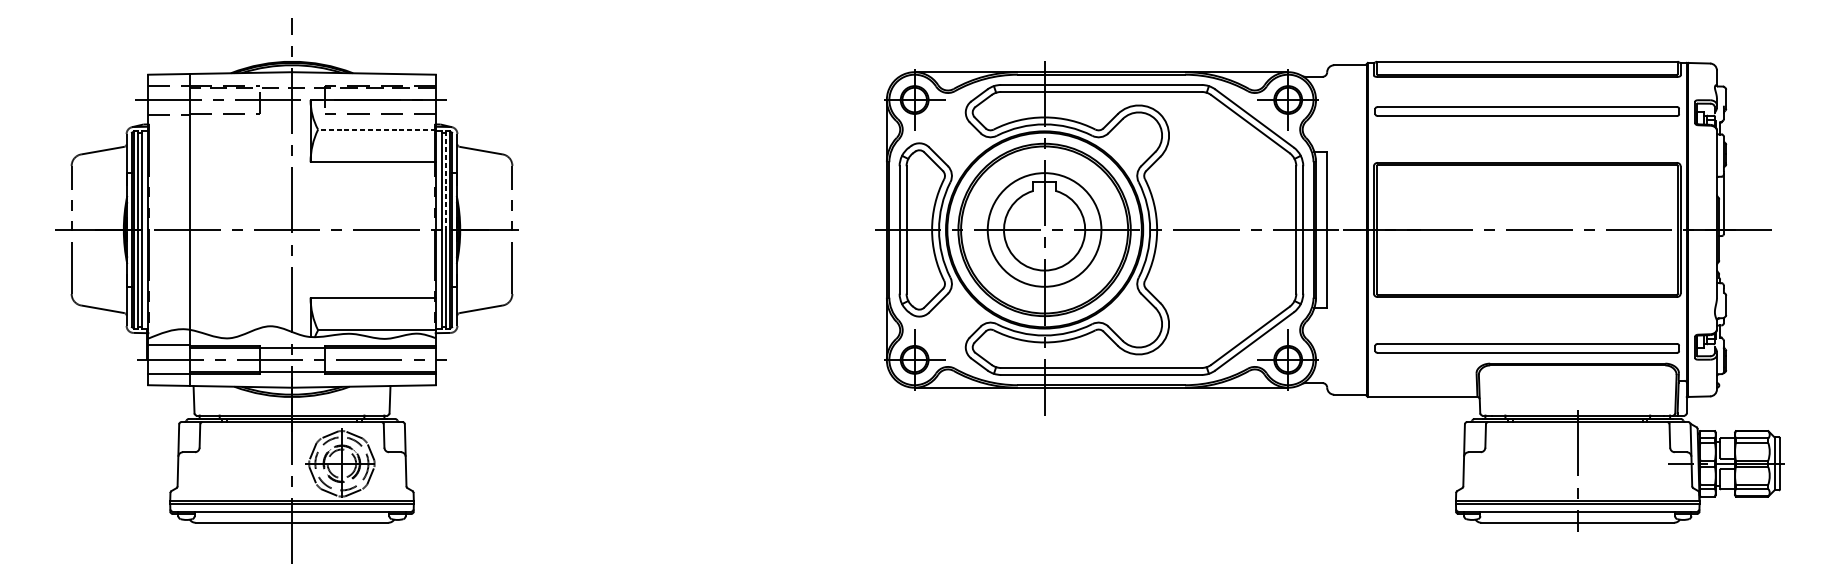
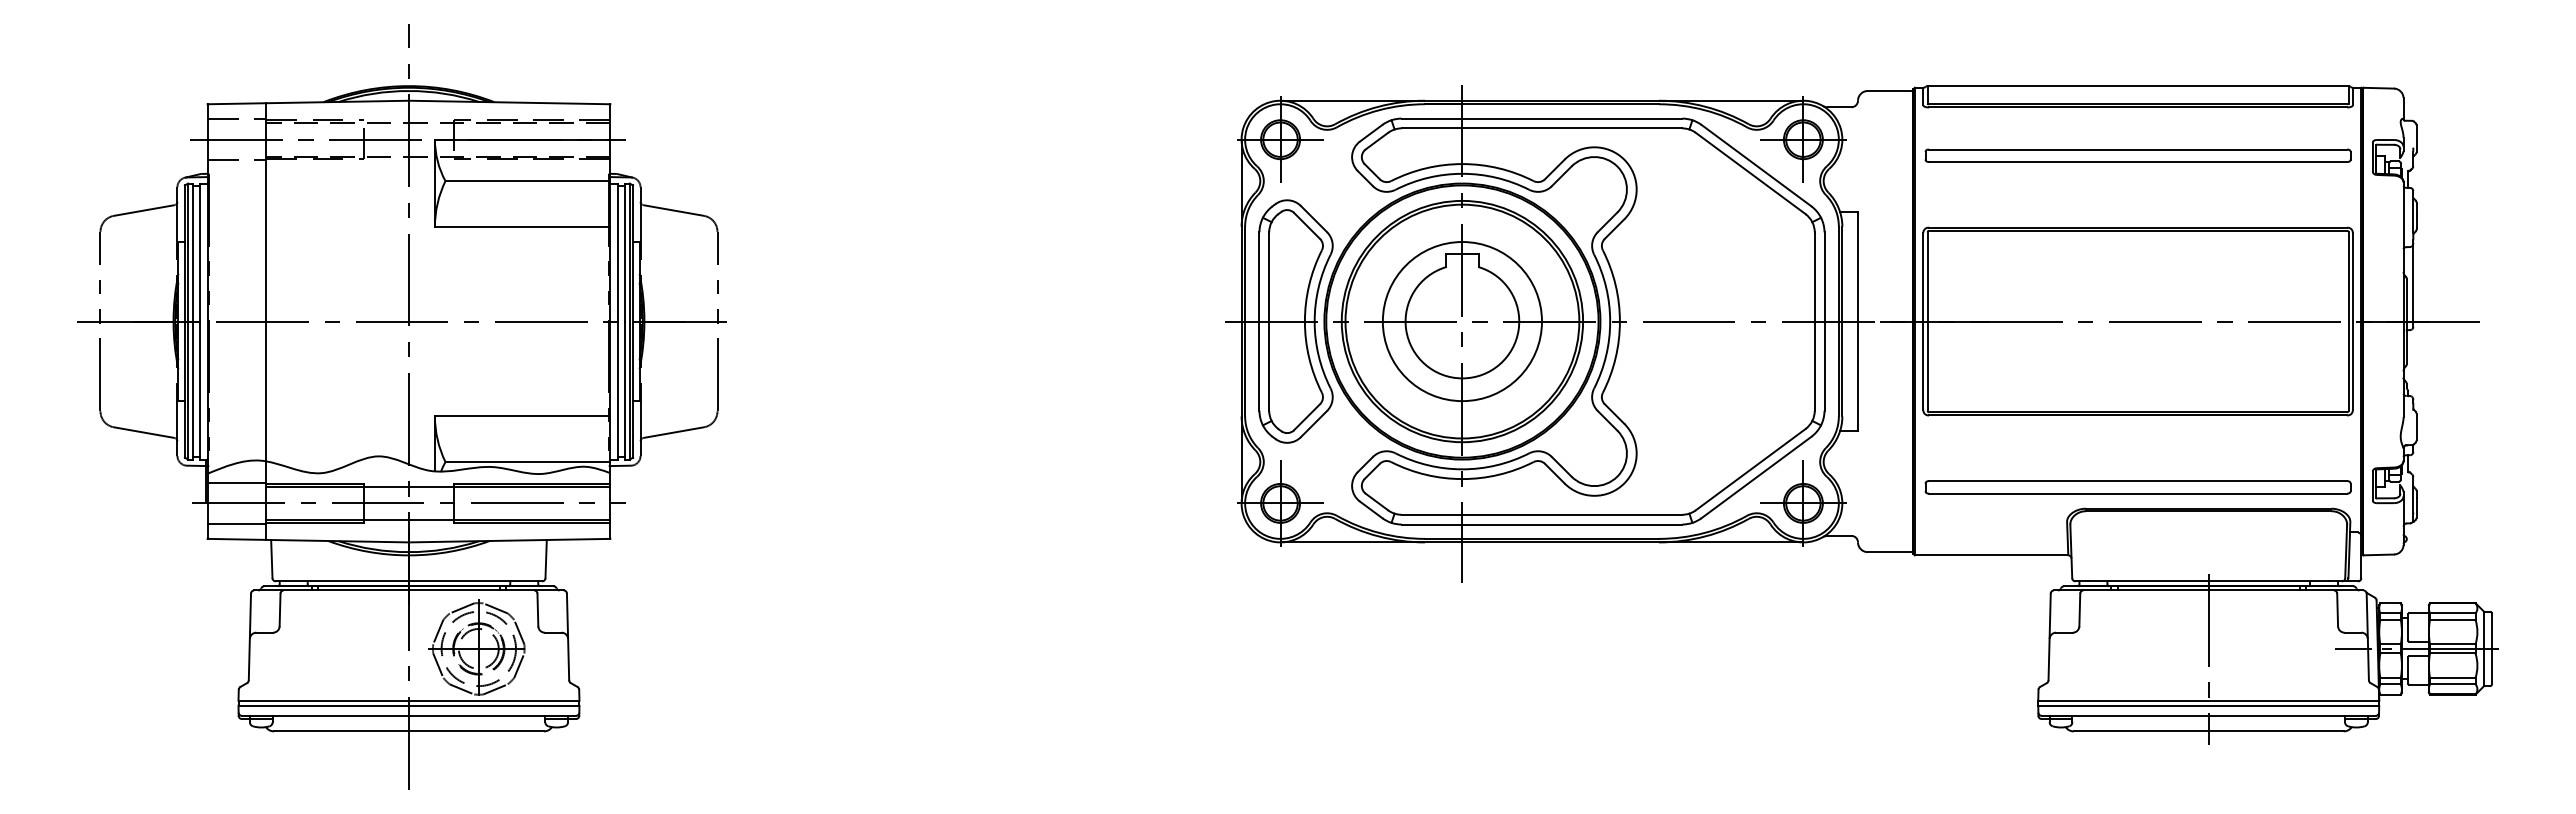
line: (313, 112) -> (438, 156), added
line: (376, 129) -> (527, 181), dashed -> solid
line: (445, 181) -> (624, 253), dashed -> solid

